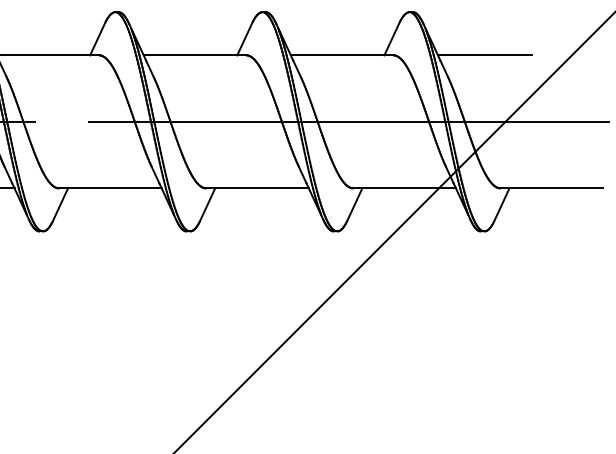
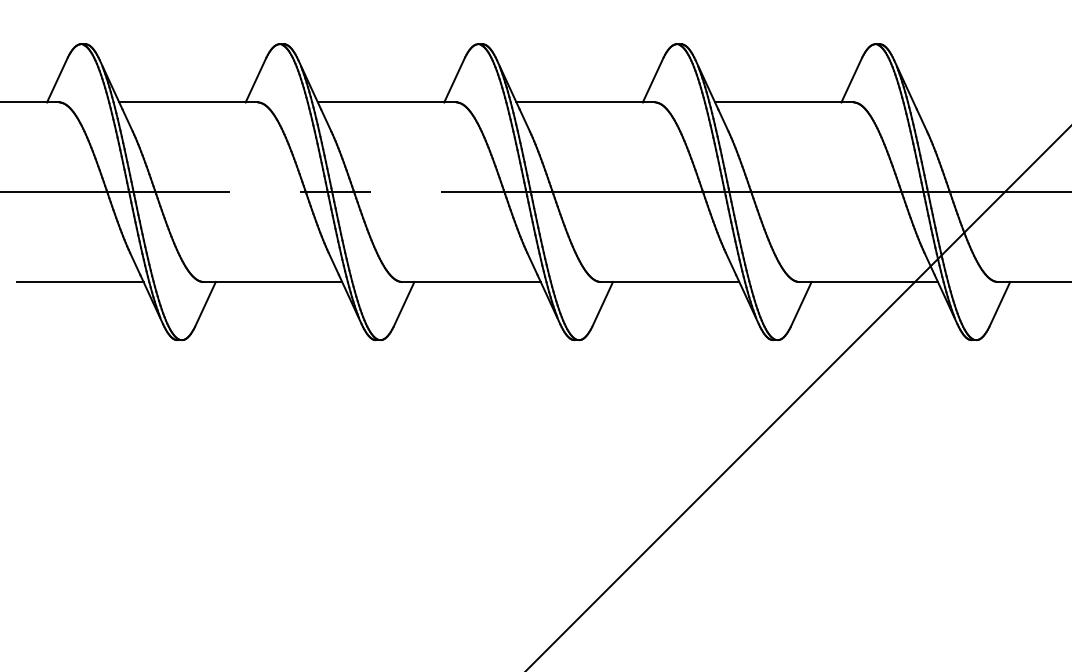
line: (484, 55) -> (976, 102), removed

